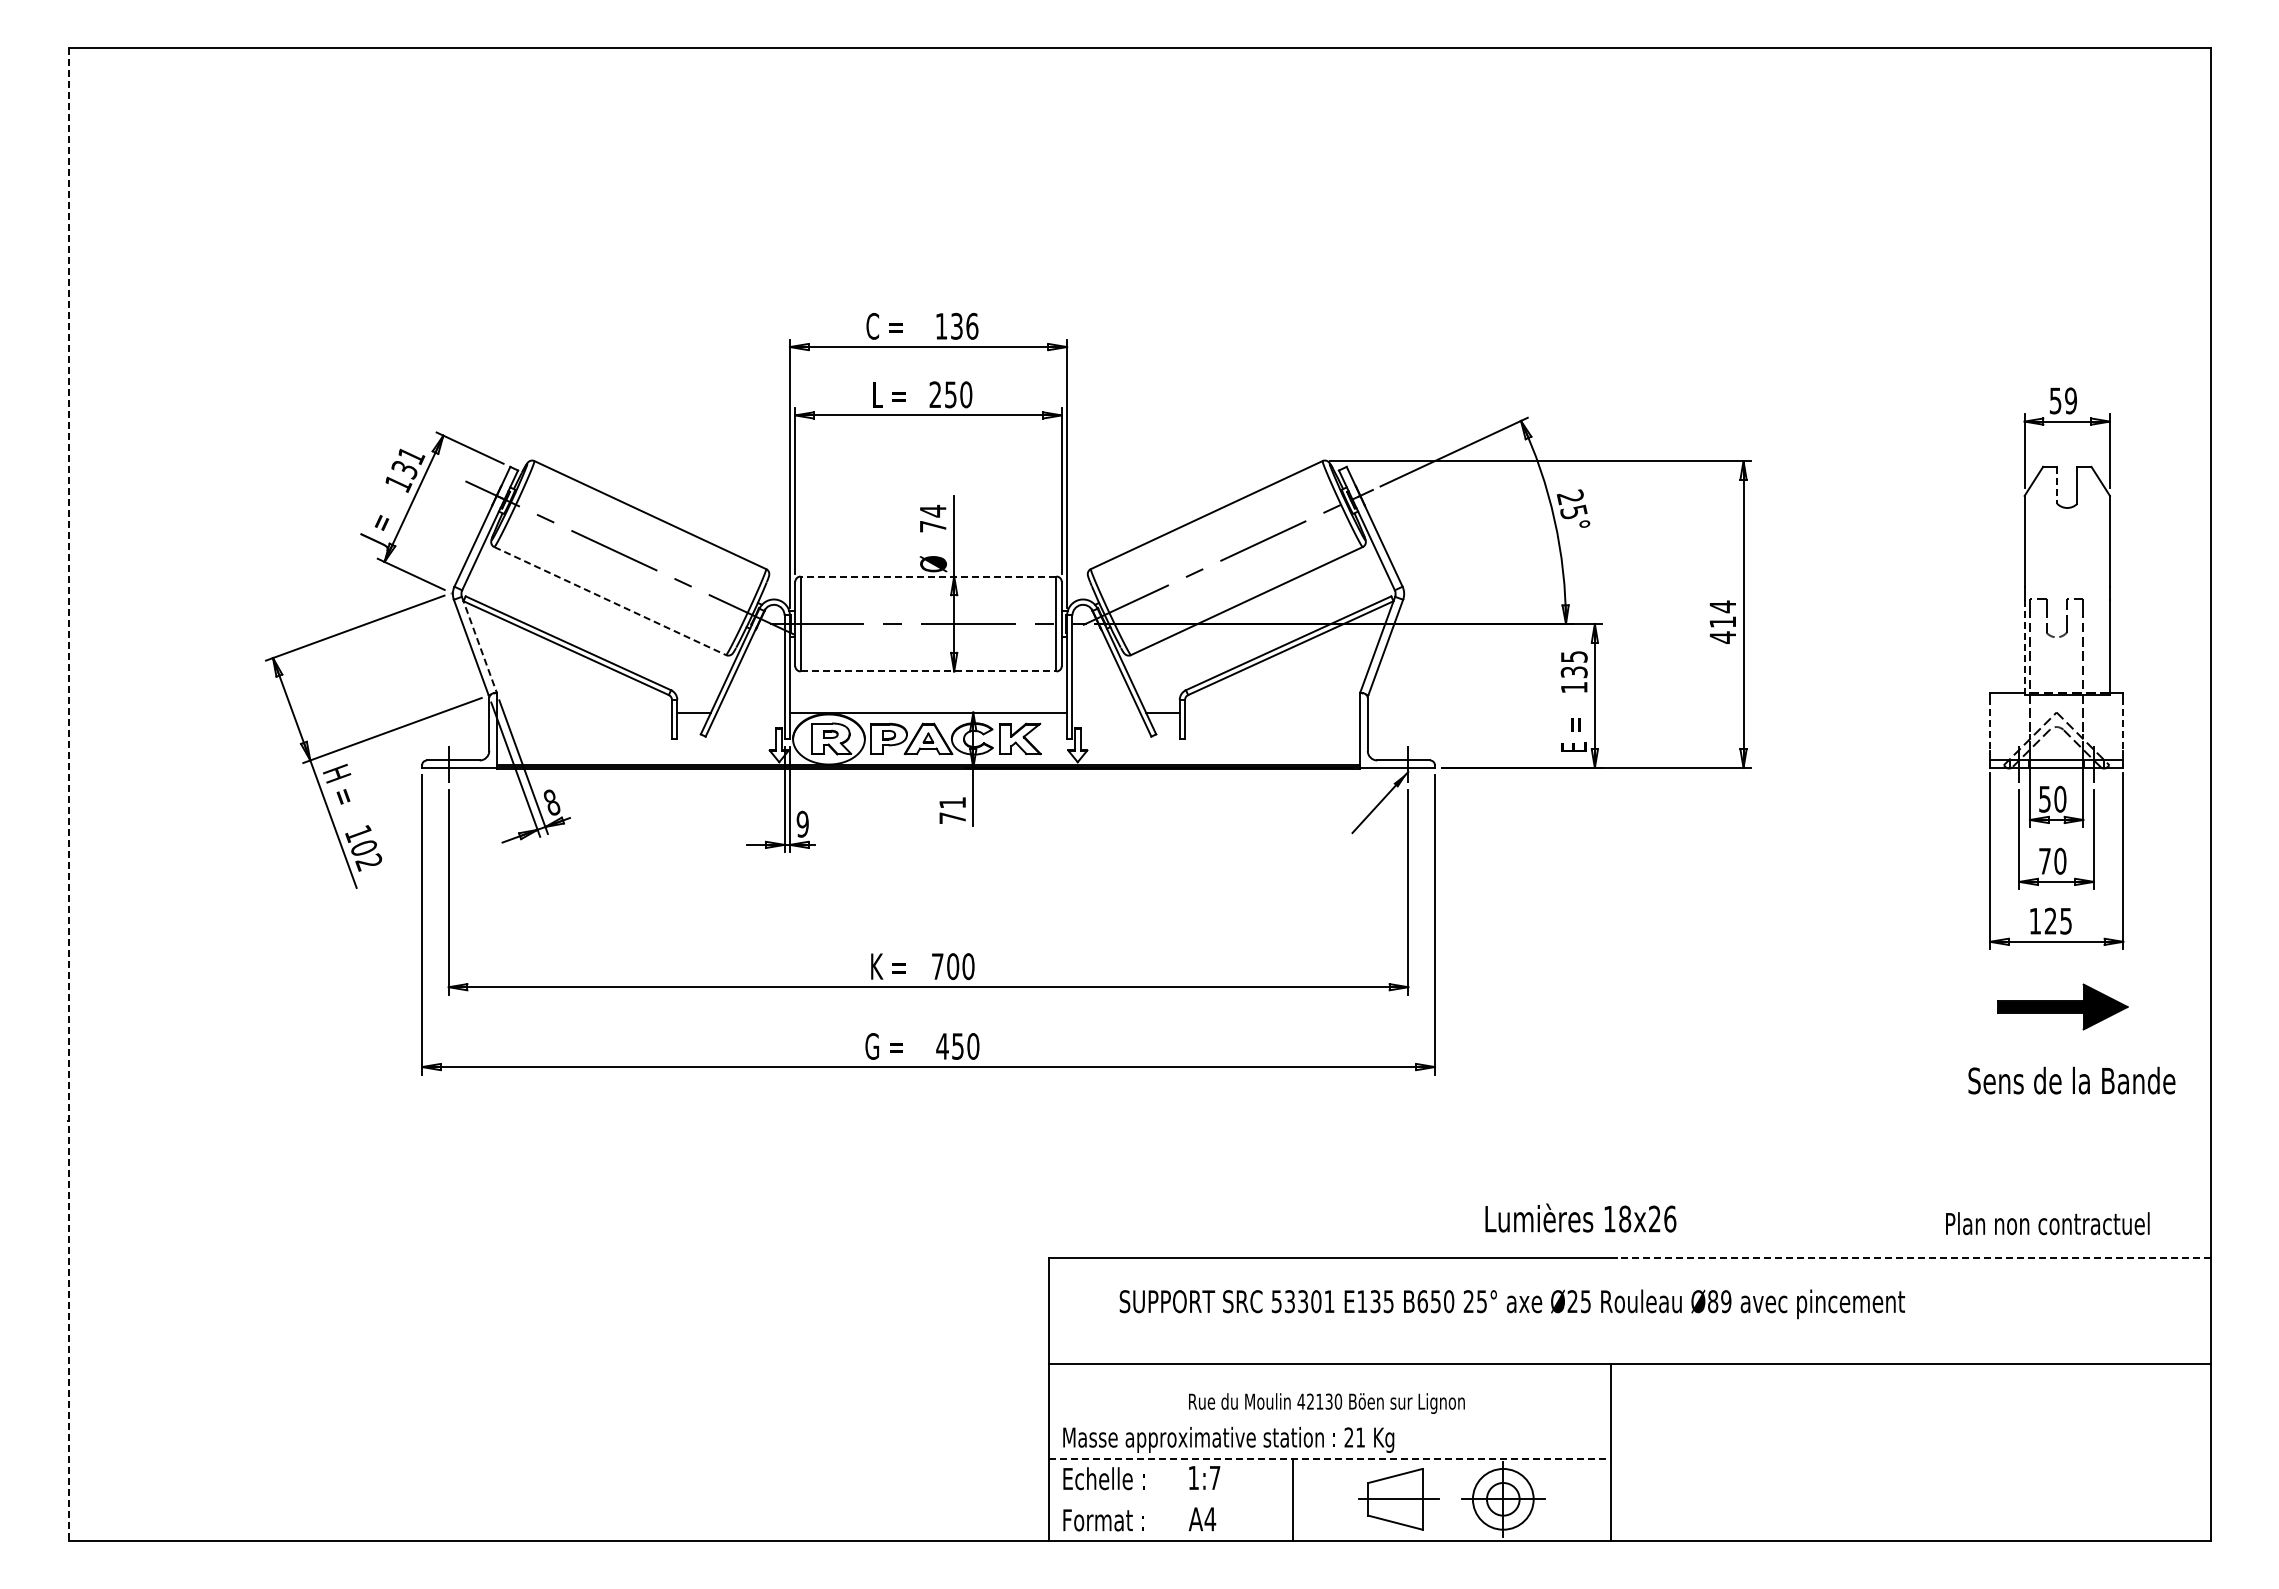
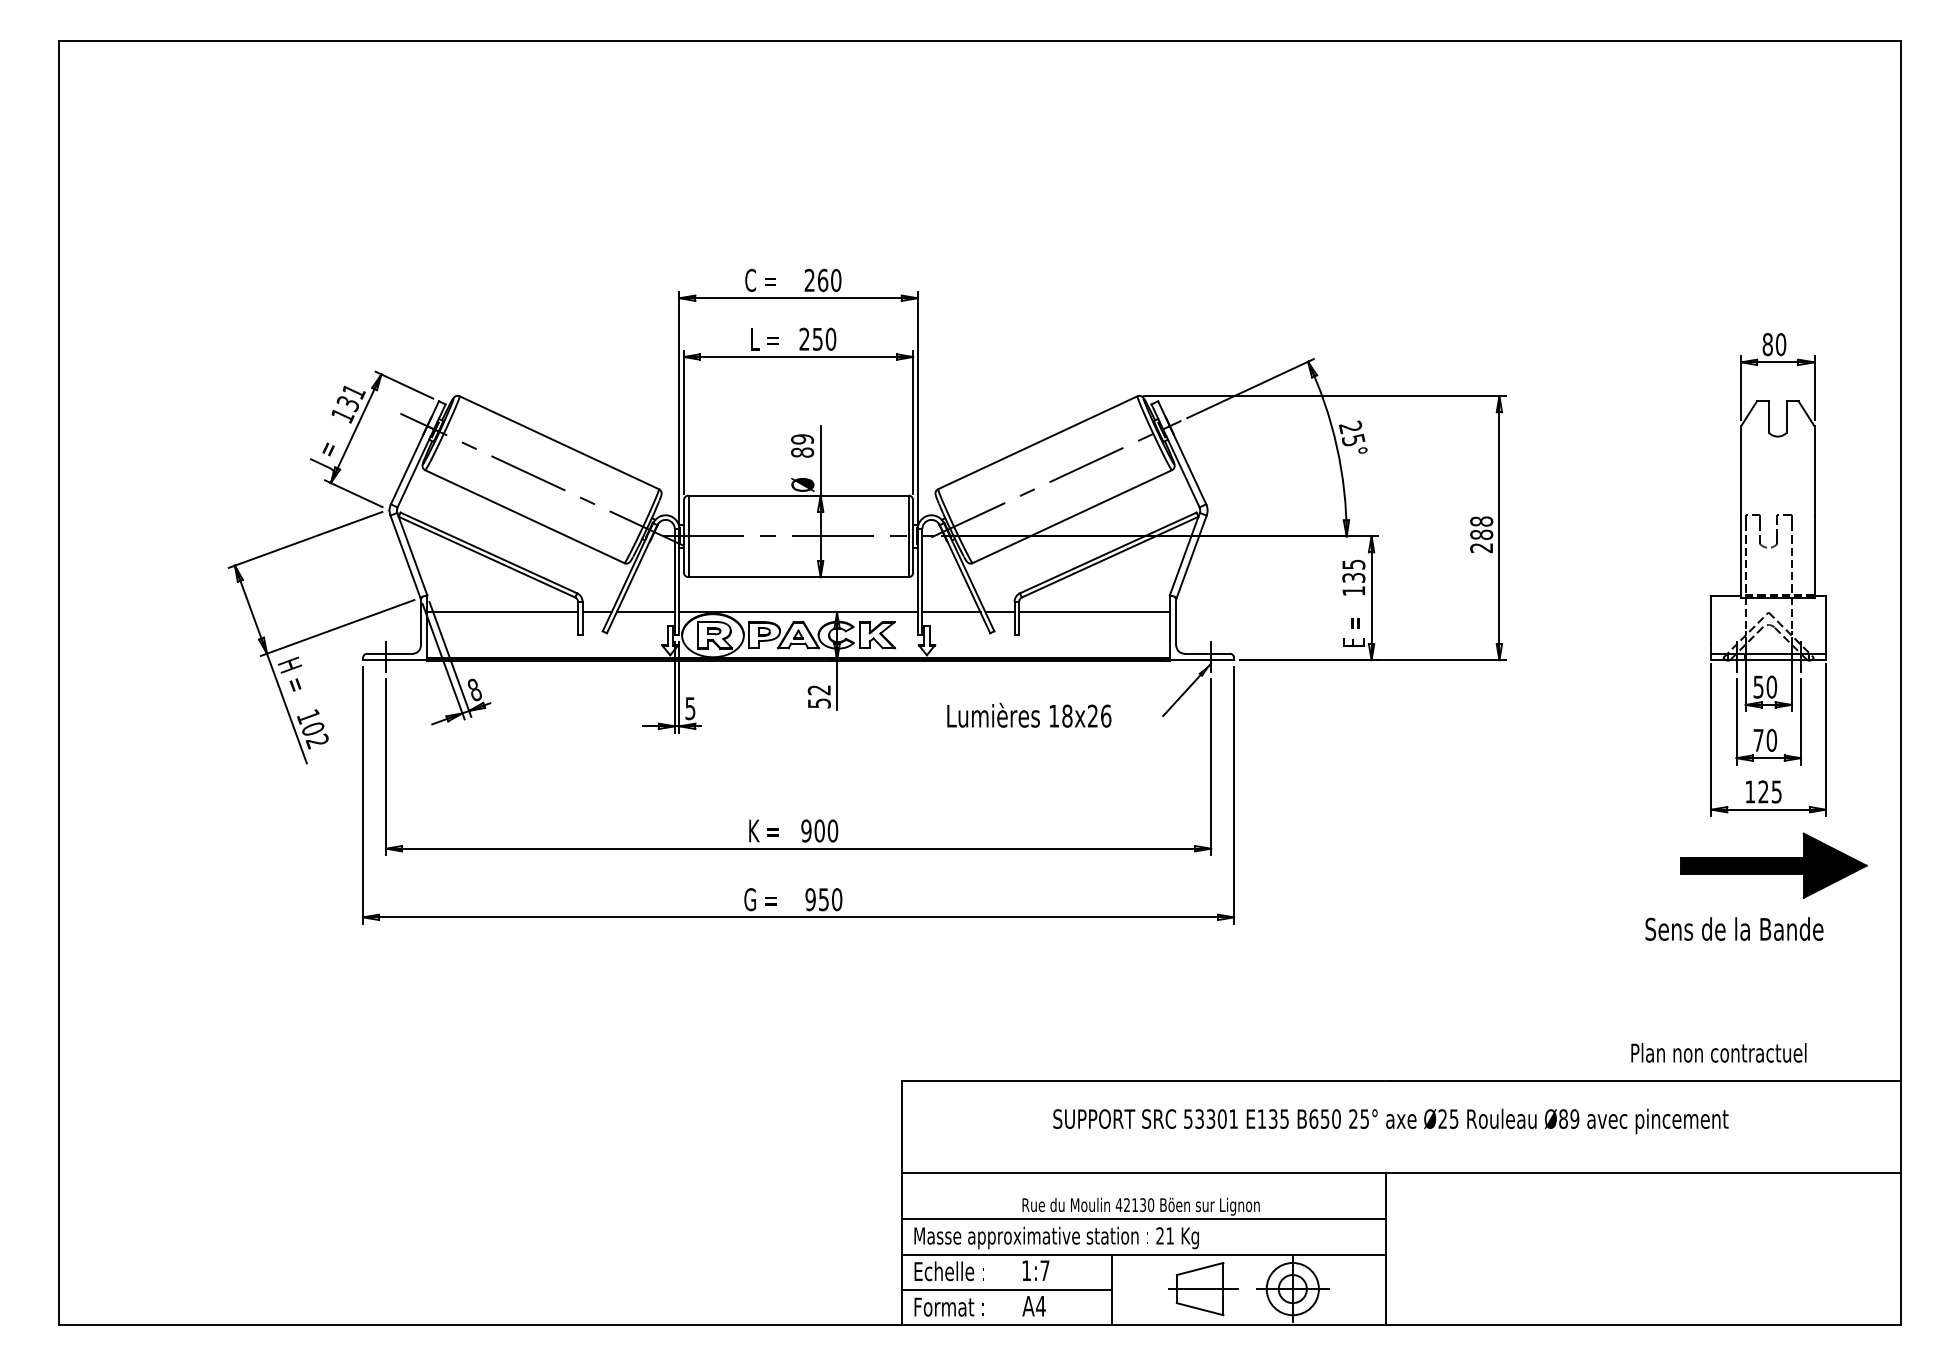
text: (956, 325) -> (822, 279), 136 -> 260
text: (2063, 400) -> (1774, 344), 59 -> 80
line: (2057, 485) -> (1769, 417), dashed -> solid
text: (932, 518) -> (802, 445), 74 -> 89
line: (928, 576) -> (798, 495), dashed -> solid
line: (610, 601) -> (525, 517), dashed -> solid
text: (1722, 621) -> (1481, 534), 414 -> 288
line: (479, 644) -> (412, 554), dashed -> solid
line: (2024, 647) -> (1741, 556), dashed -> solid
line: (928, 671) -> (798, 577), dashed -> solid
line: (583, 712) -> (501, 612), added
line: (750, 712) -> (645, 612), added
line: (1106, 712) -> (951, 612), added
line: (1272, 712) -> (1094, 612), added
line: (1990, 724) -> (1711, 622), dashed -> solid
line: (2123, 724) -> (1826, 622), dashed -> solid
line: (68, 794) -> (59, 683), dashed -> solid
text: (952, 810) -> (819, 696), 71 -> 52
text: (802, 823) -> (690, 707), 9 -> 5
text: (937, 966) -> (806, 830), 700 -> 900
part: (2062, 1006) -> (1773, 865), size x1.67
text: (942, 1046) -> (810, 899), 450 -> 950
text: (2071, 1080) -> (1734, 928), moved
text: (1580, 1217) -> (1029, 714), moved
text: (2047, 1223) -> (1718, 1052), moved
line: (1913, 1257) -> (1645, 1081), dashed -> solid
text: (1511, 1304) -> (1390, 1121), moved
line: (1330, 1418) -> (1144, 1219), added
line: (1330, 1459) -> (1144, 1254), dashed -> solid
line: (1170, 1500) -> (1006, 1290), added

